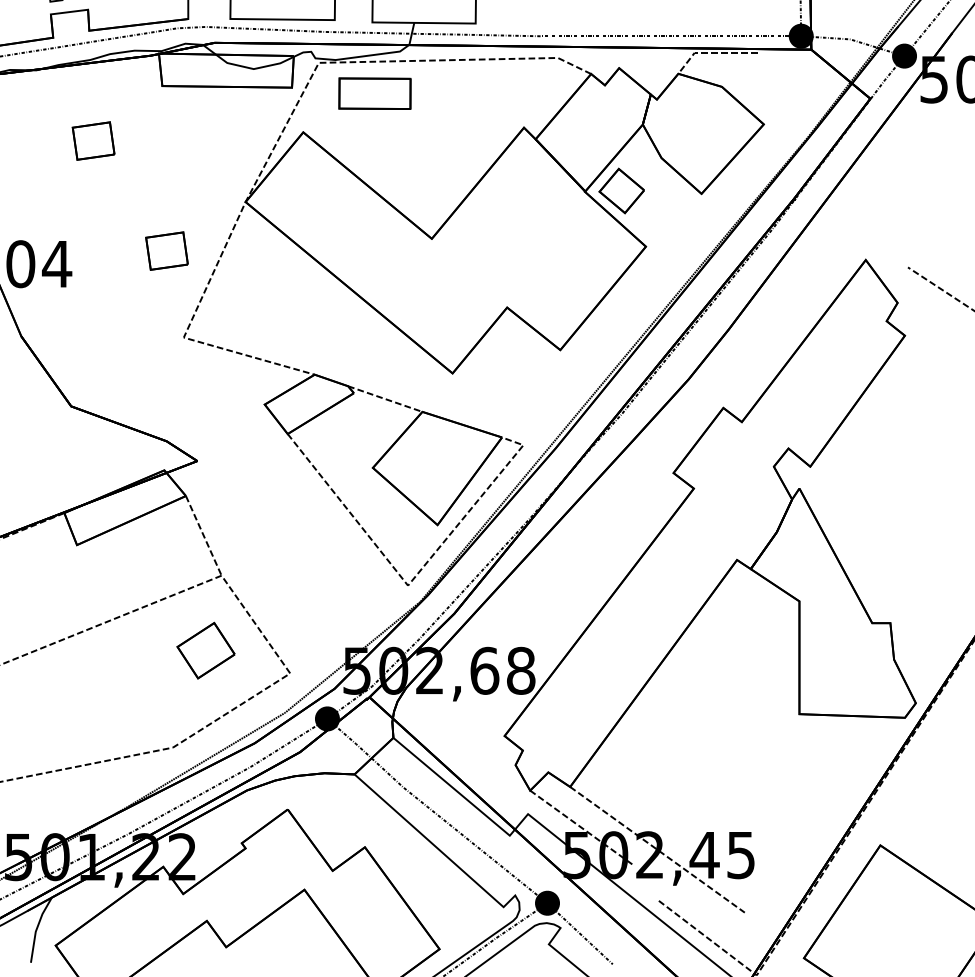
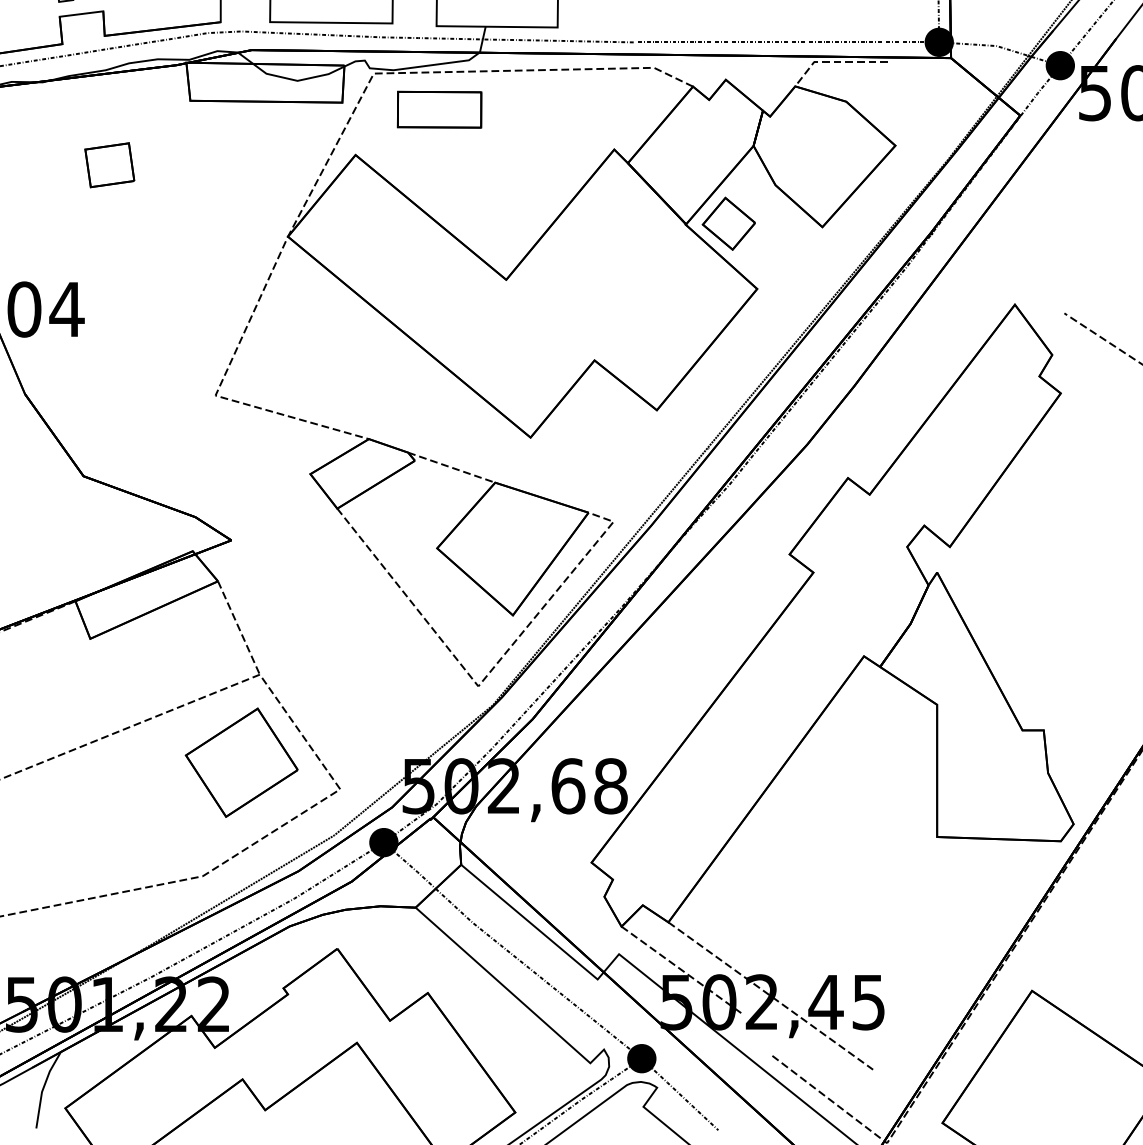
part: (166, 251) -> (195, 294), removed
part: (205, 650) -> (241, 762), size x1.67

